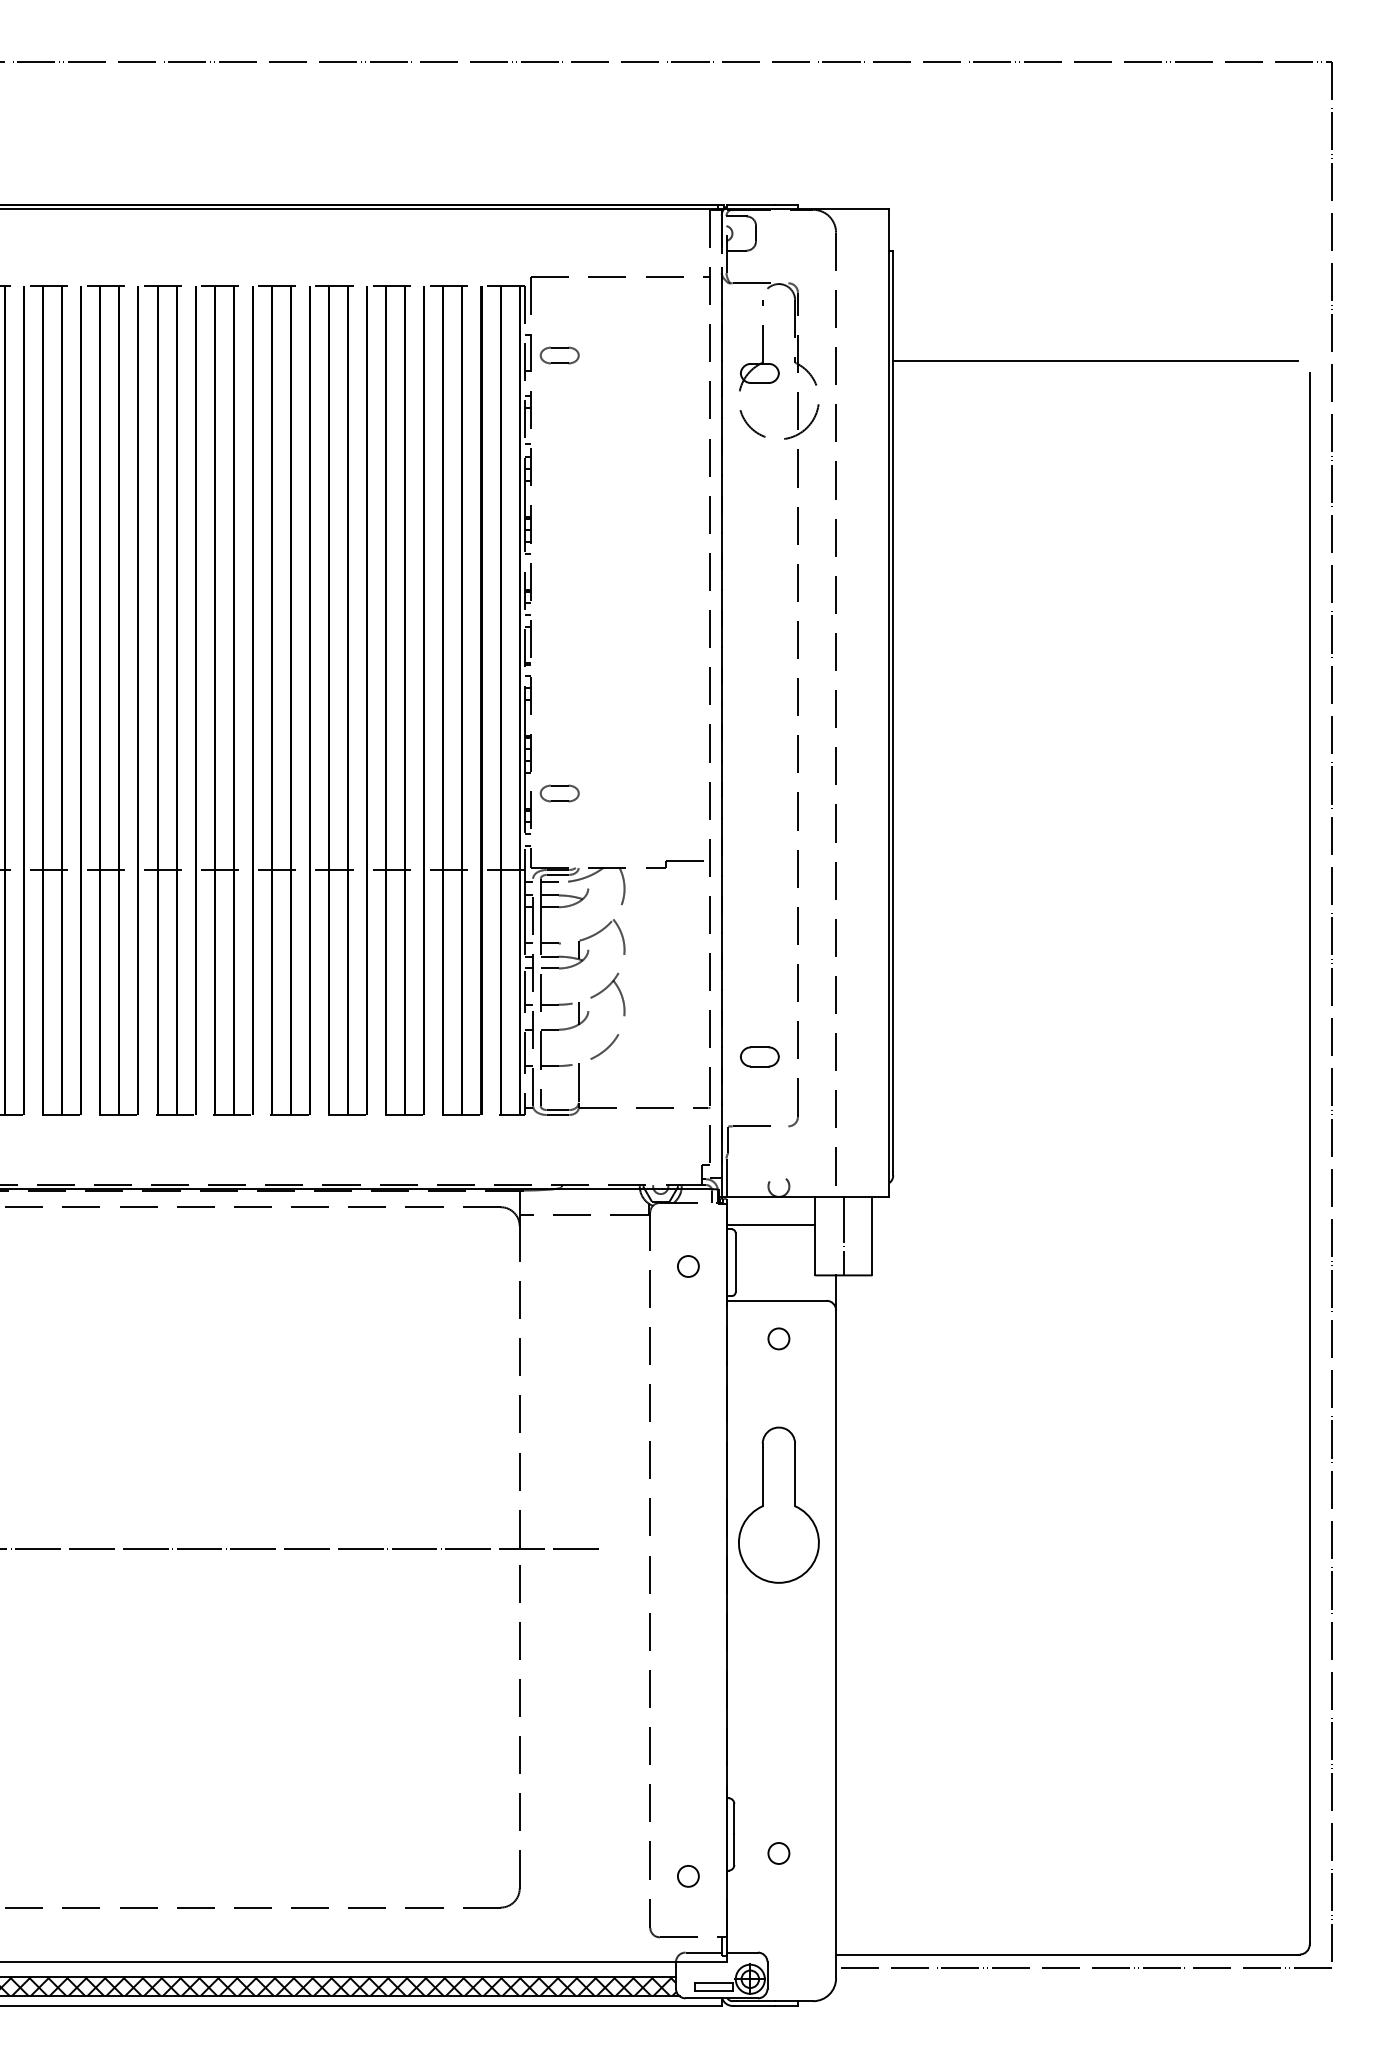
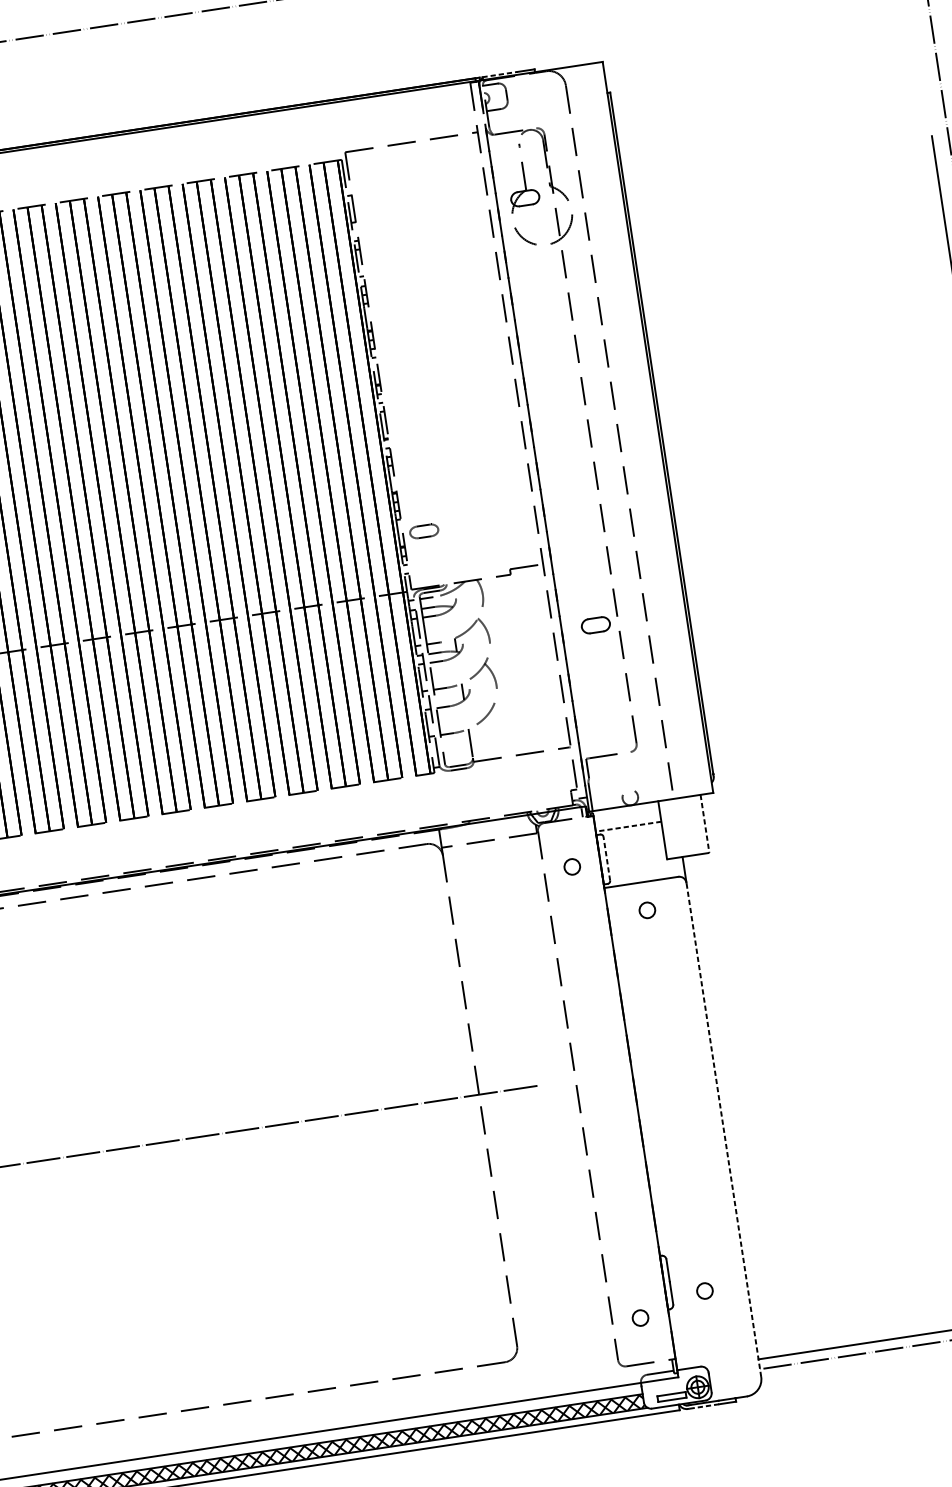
line: (751, 204) -> (500, 74), solid -> dashed
part: (559, 355) -> (375, 207), removed
line: (1095, 361) -> (772, 151), removed
part: (759, 1056) -> (595, 625), moved
line: (770, 1224) -> (628, 826), solid -> dashed
line: (843, 1235) -> (683, 826), removed
line: (872, 1236) -> (705, 824), solid -> dashed
line: (735, 1262) -> (606, 858), solid -> dashed
part: (778, 1504) -> (665, 1032), removed
line: (836, 1644) -> (724, 1129), solid -> dashed
line: (754, 2005) -> (703, 1406), solid -> dashed

